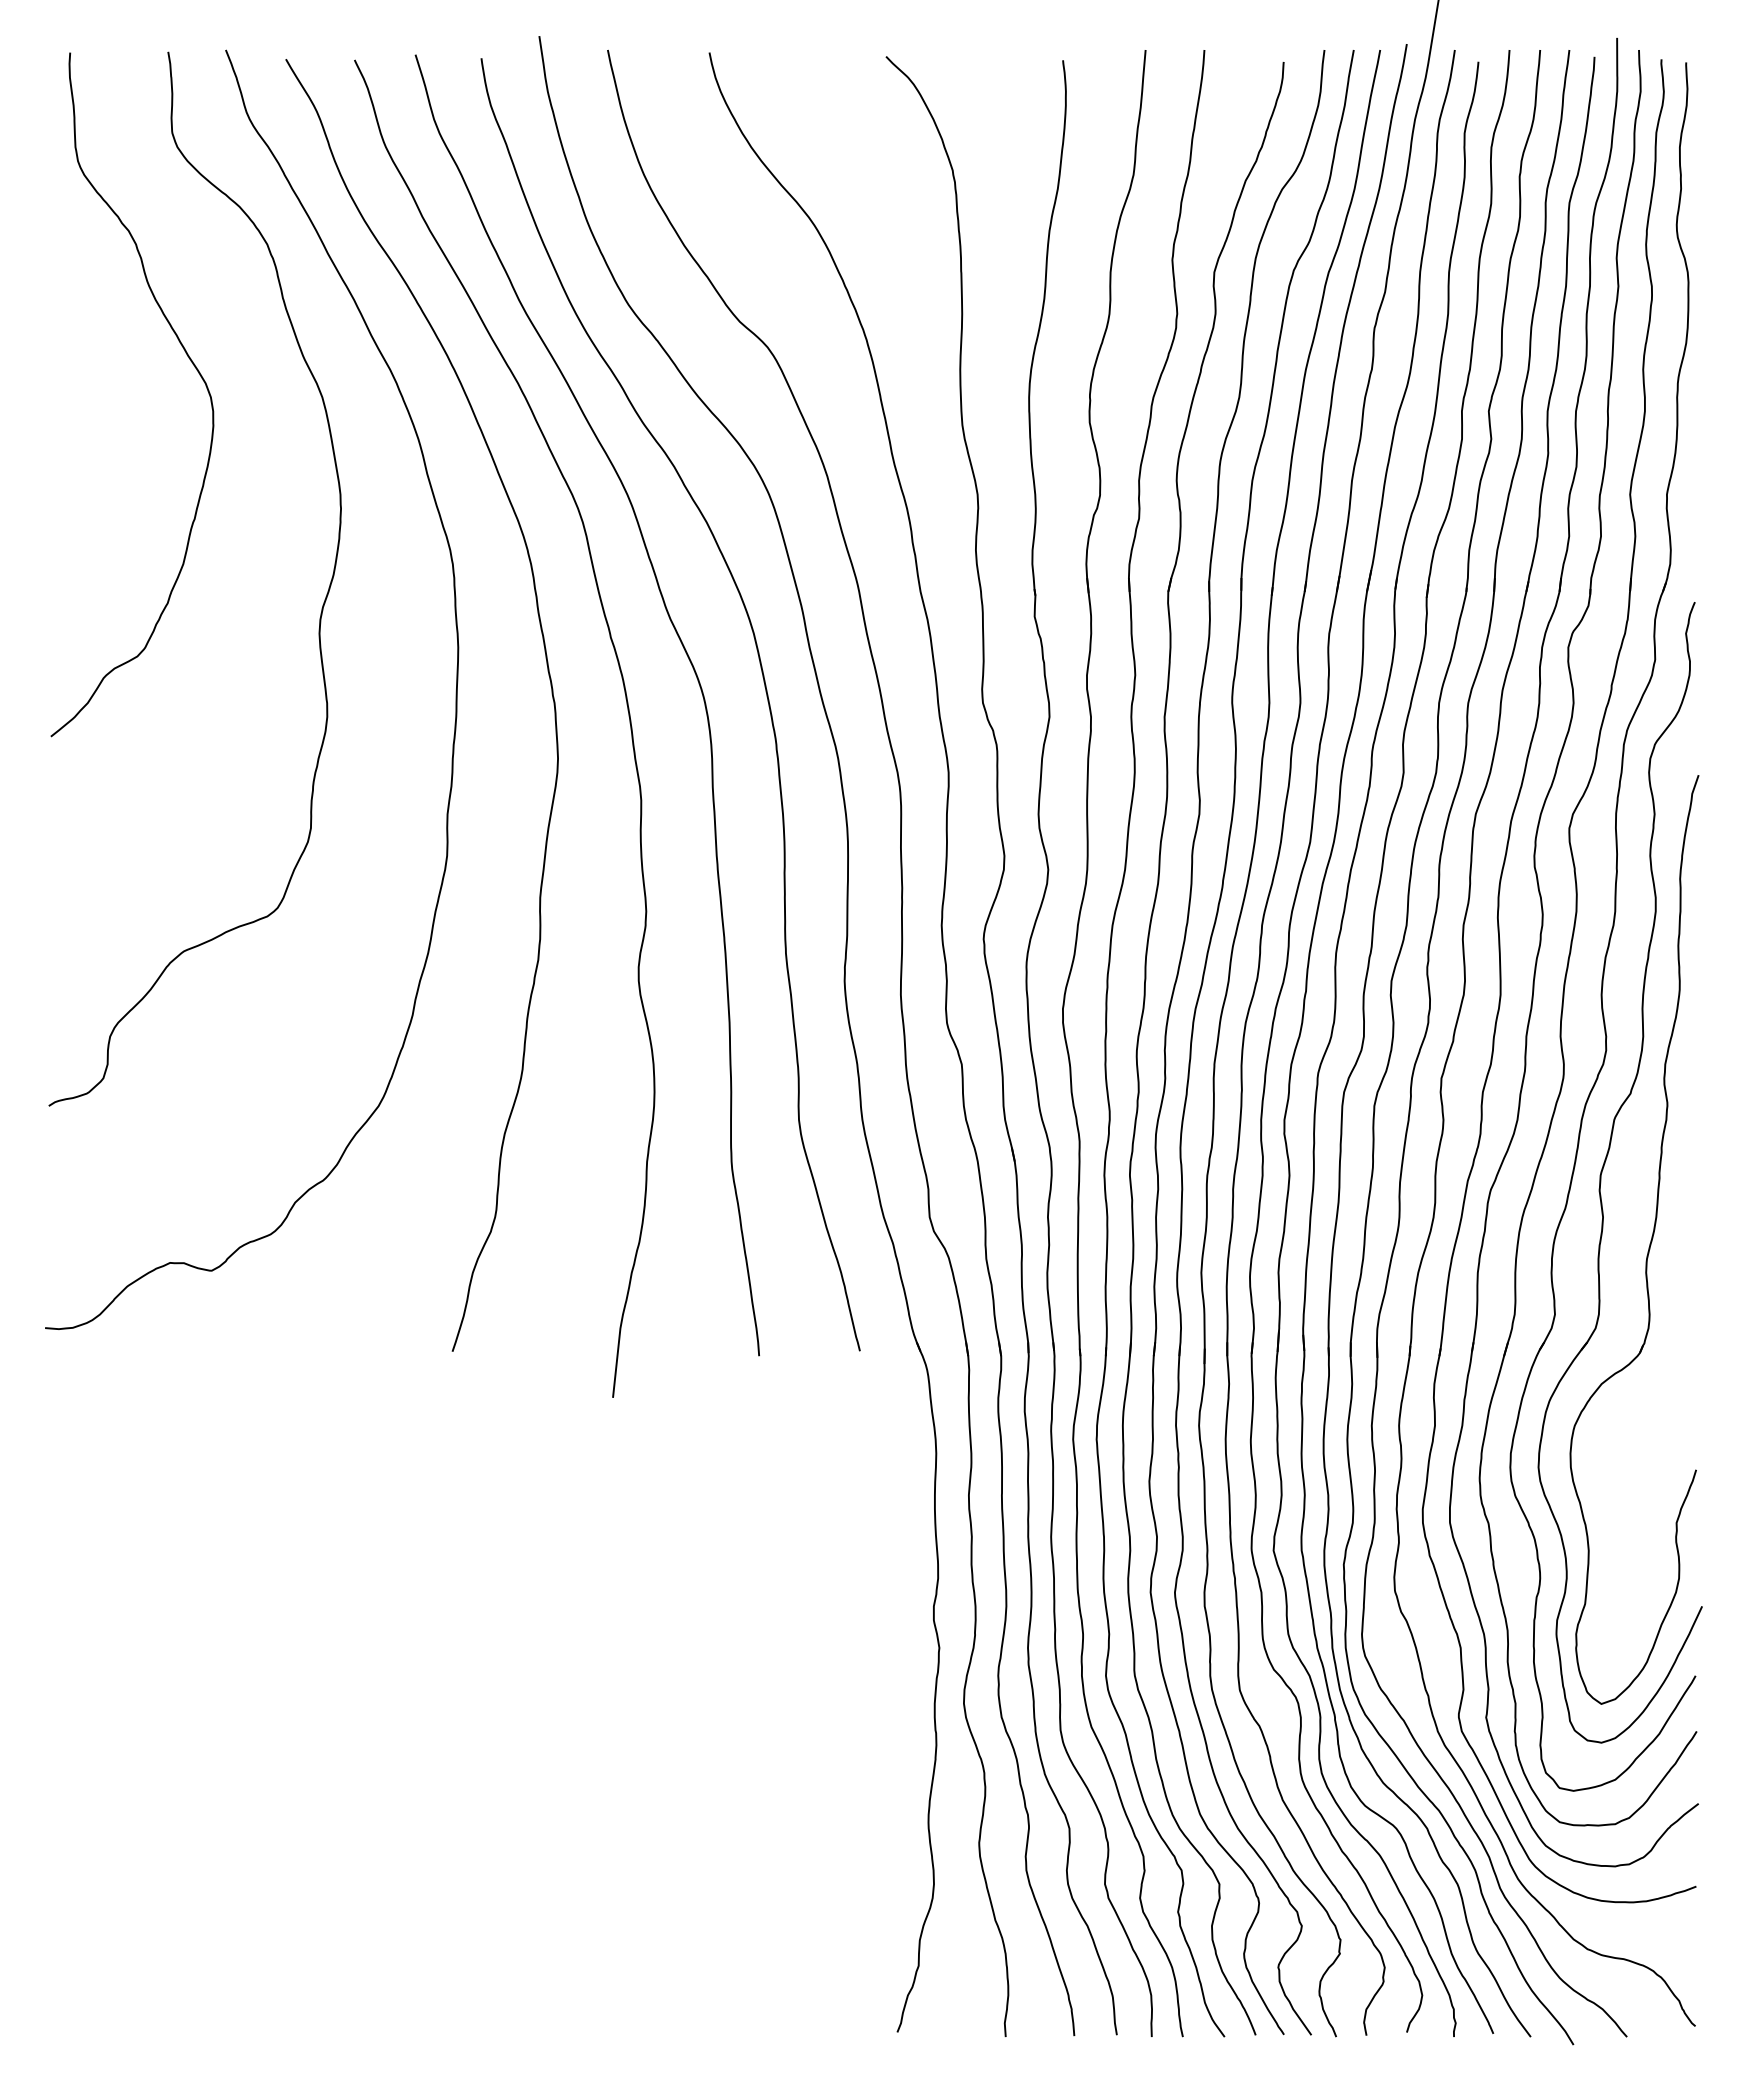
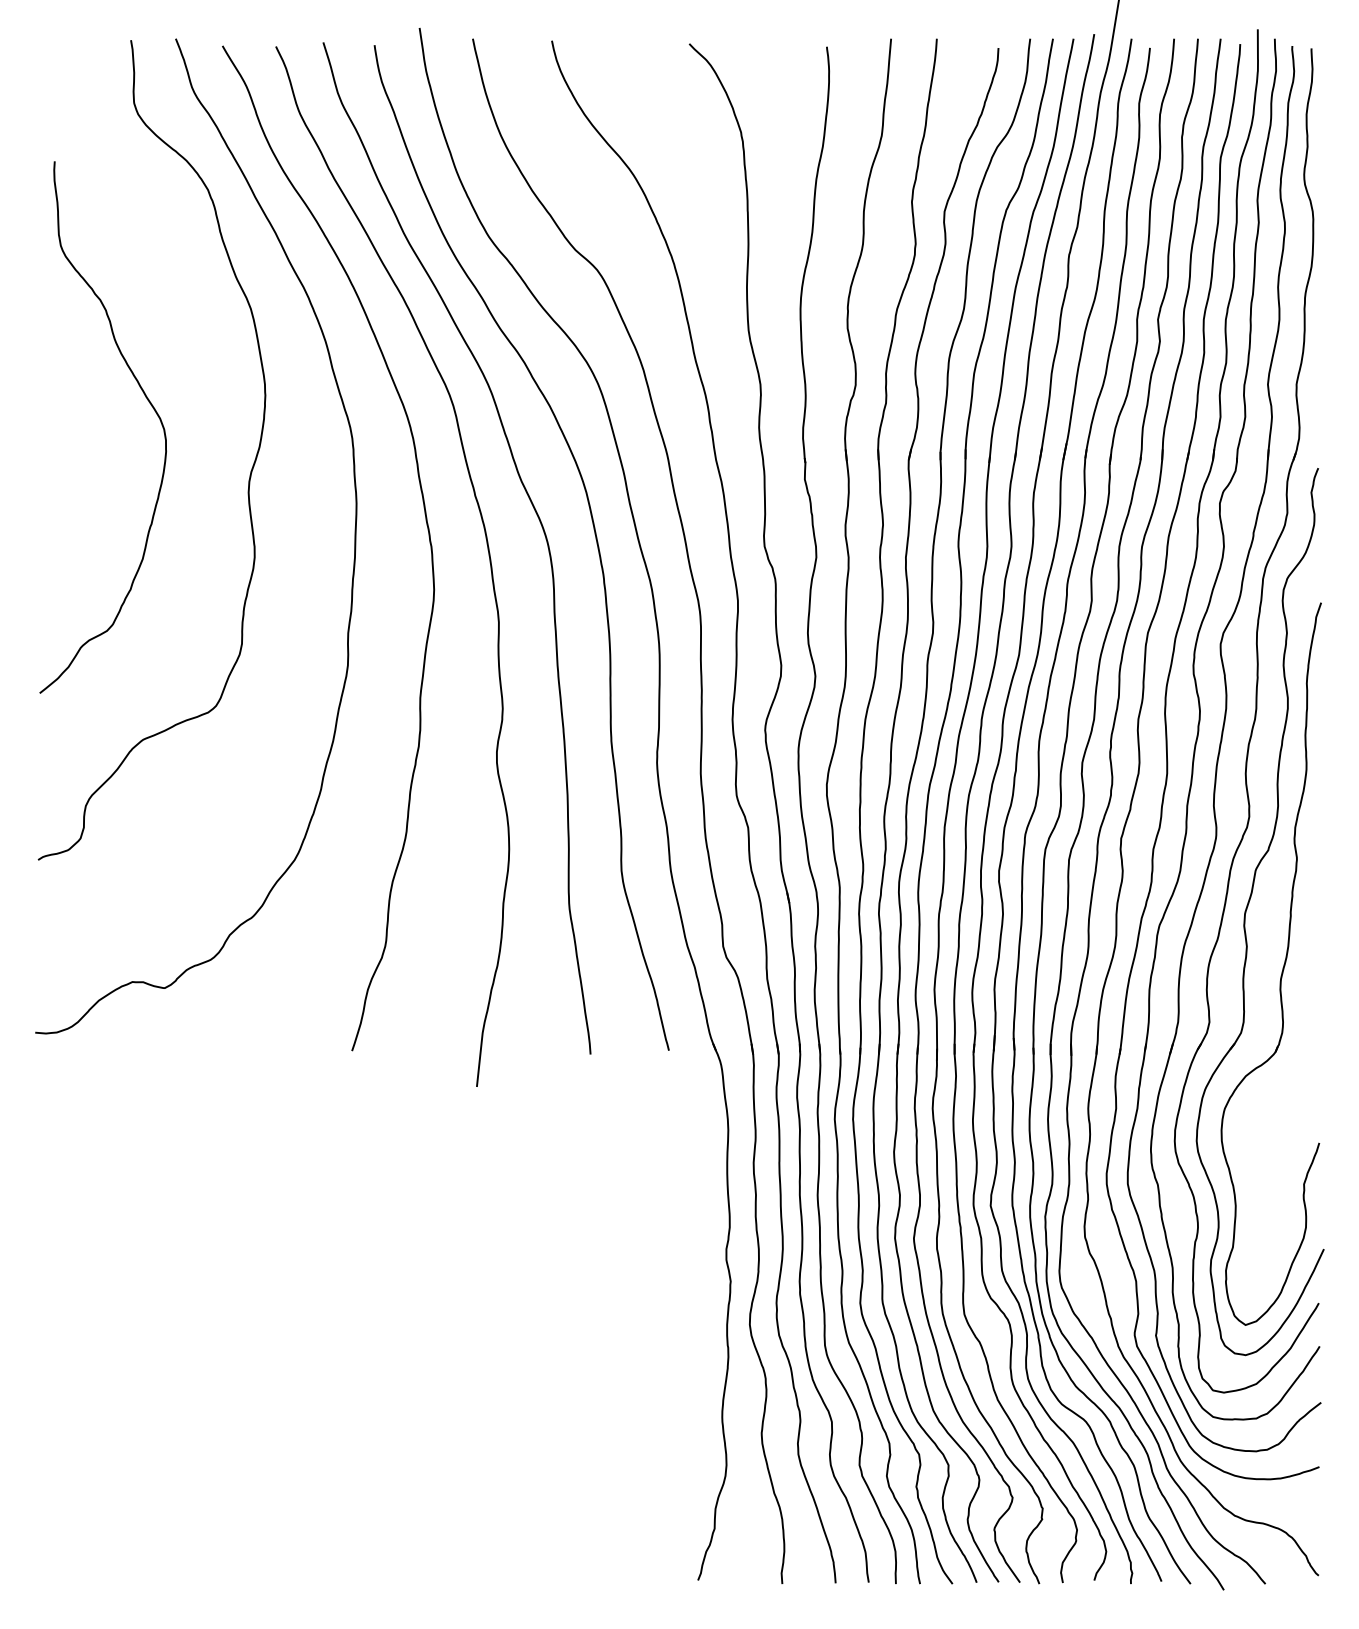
curve: (188, 358) -> (146, 399), moved

